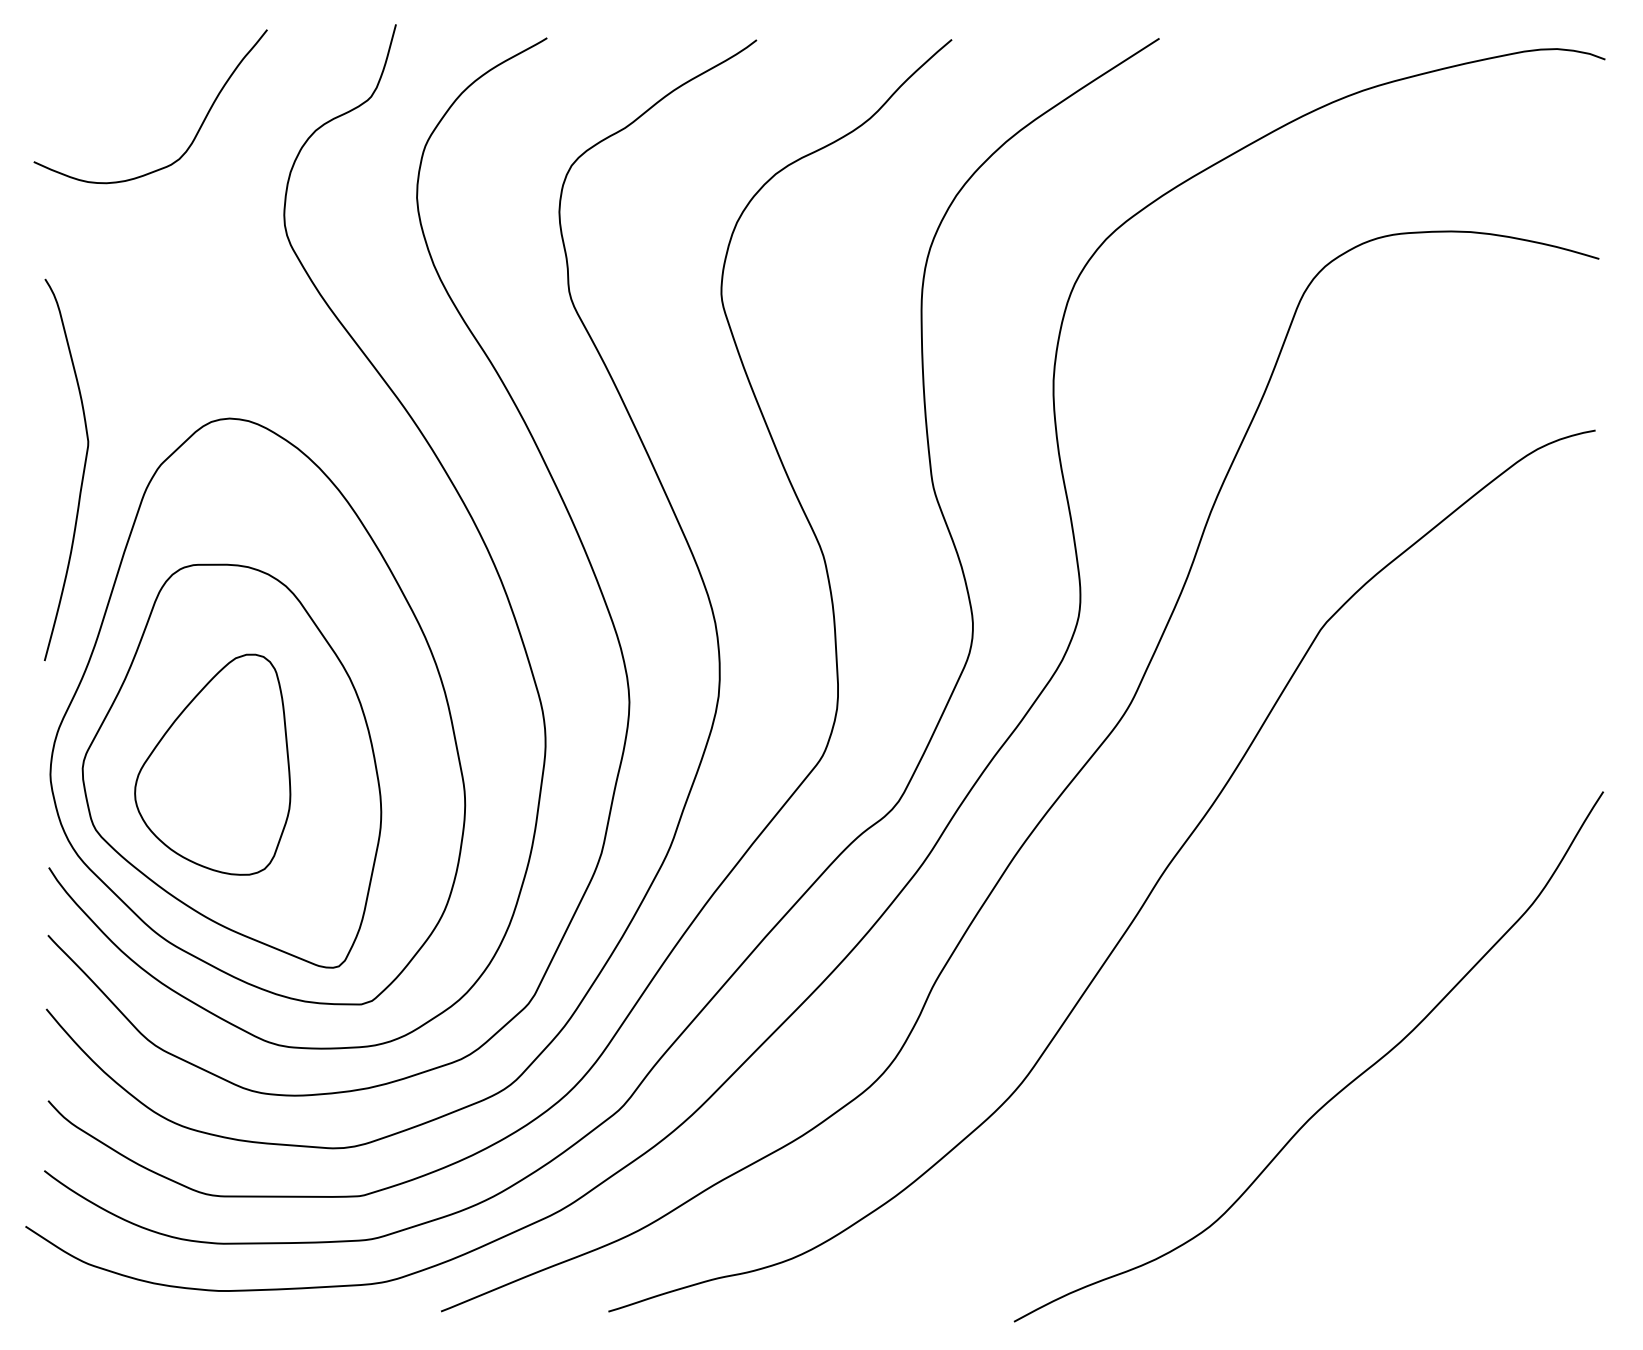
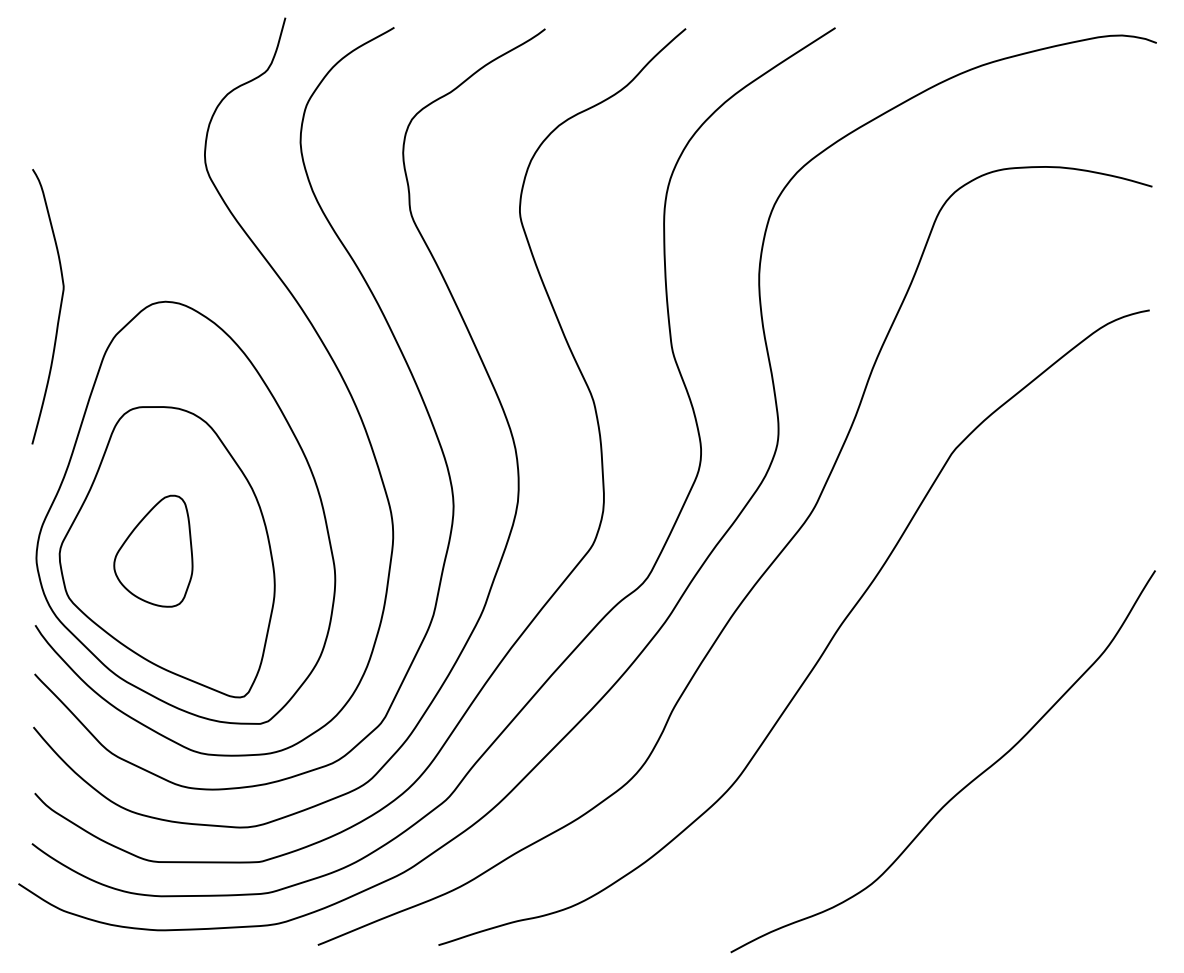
curve: (197, 129) -> (142, 93), removed
curve: (82, 470) -> (59, 307), moved
part: (212, 765) -> (153, 551), size x0.7

